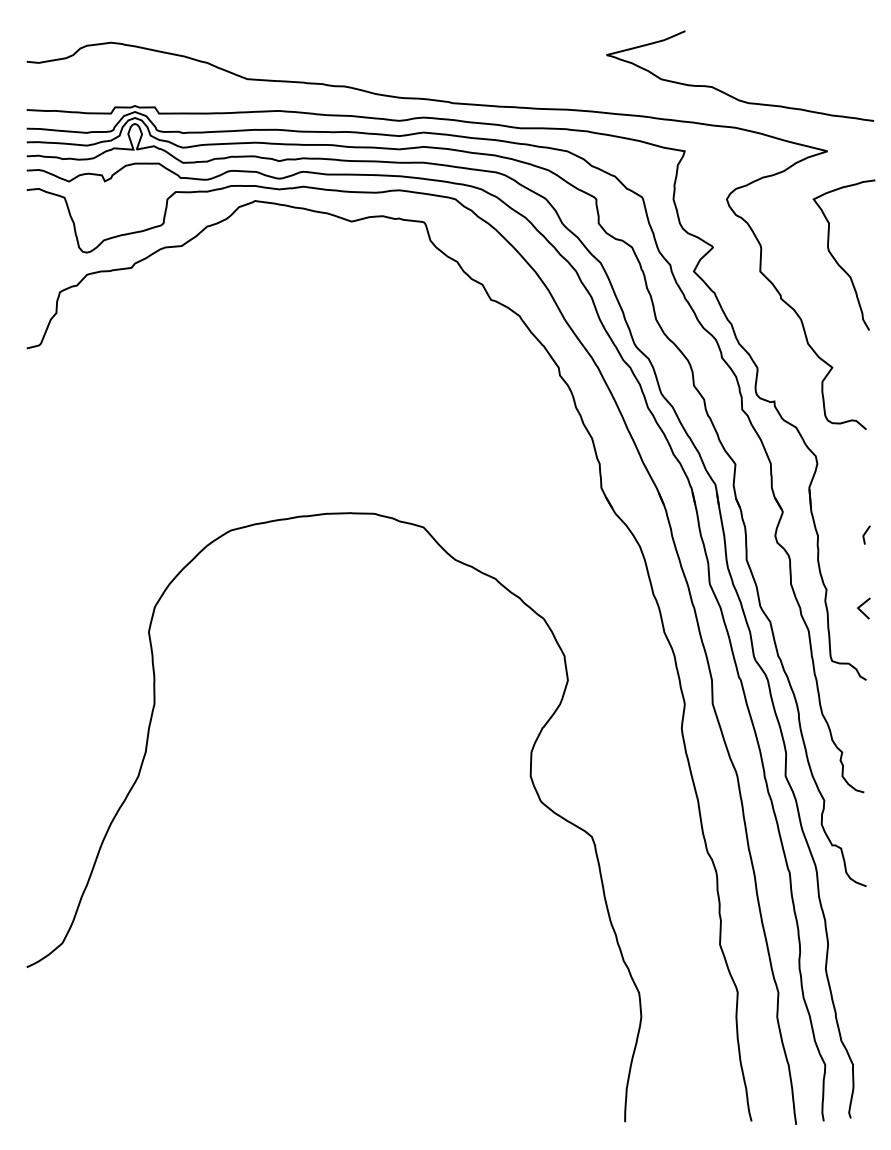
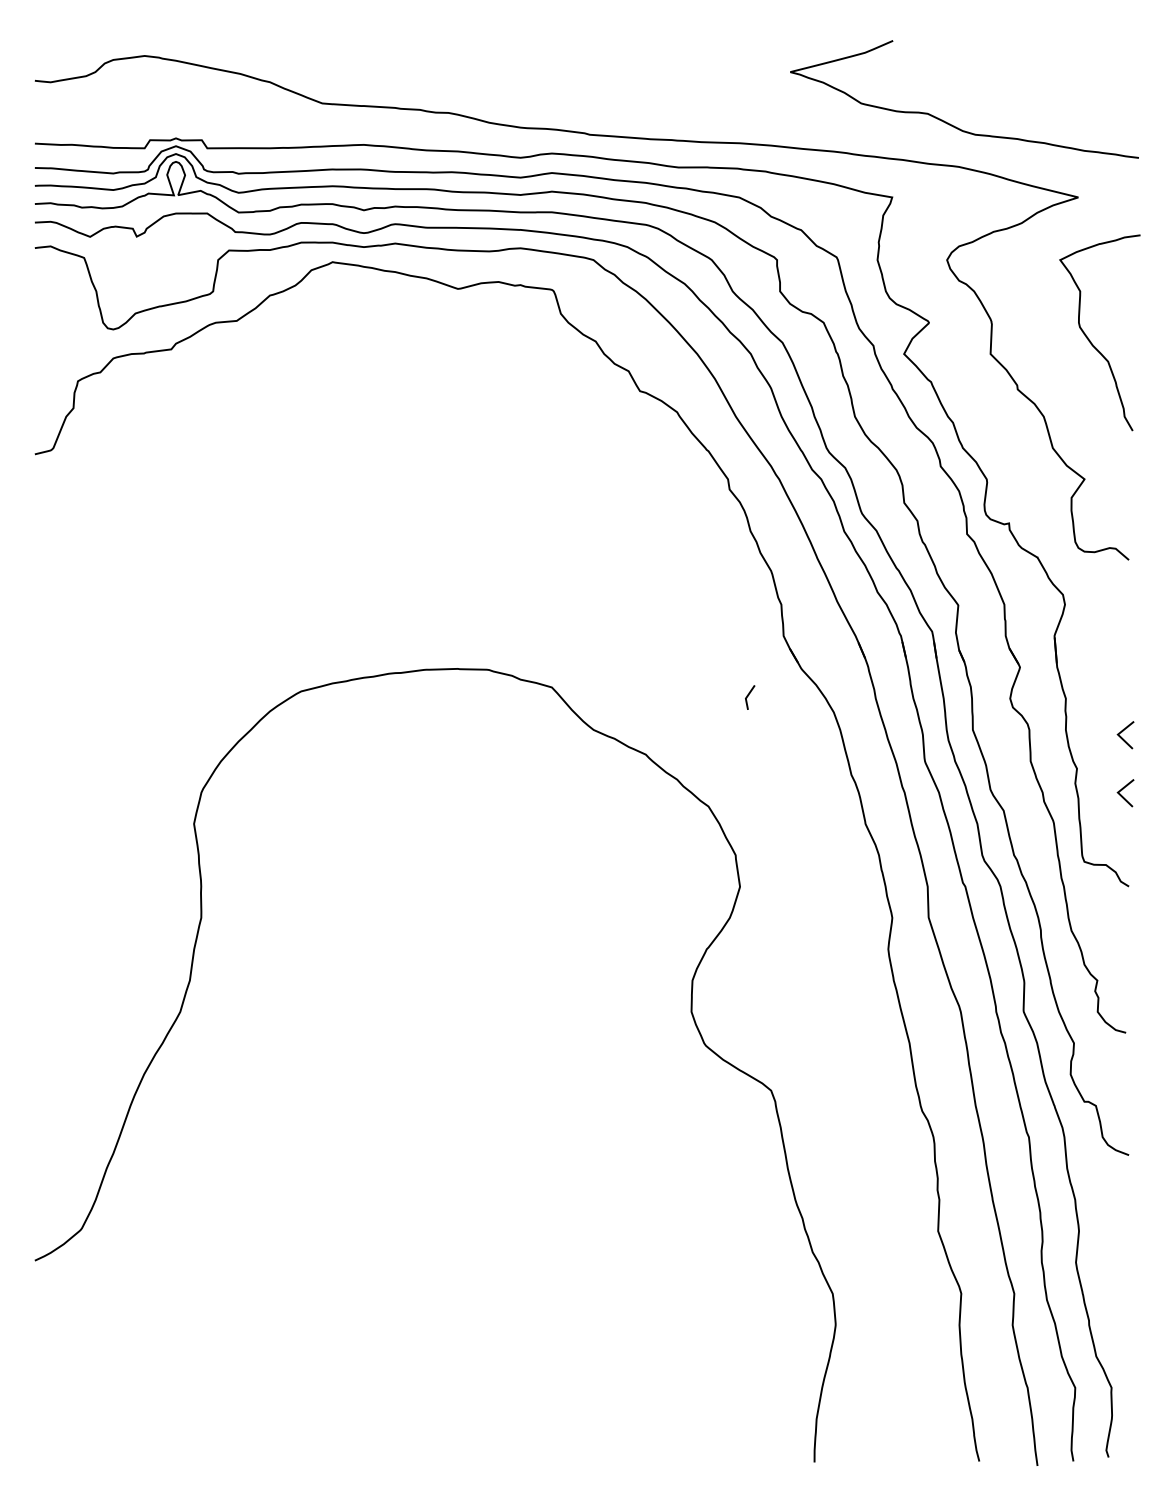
line: (866, 533) -> (749, 695), moved
line: (861, 565) -> (1122, 737), added

